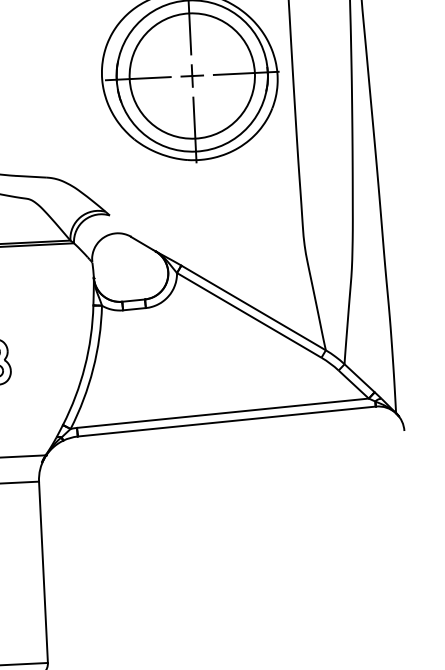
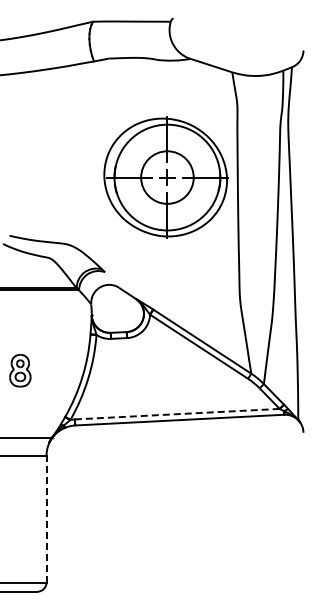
circle: (192, 75) -> (167, 177), size x0.6
line: (223, 413) -> (177, 414), solid -> dashed
line: (43, 571) -> (46, 518), solid -> dashed

